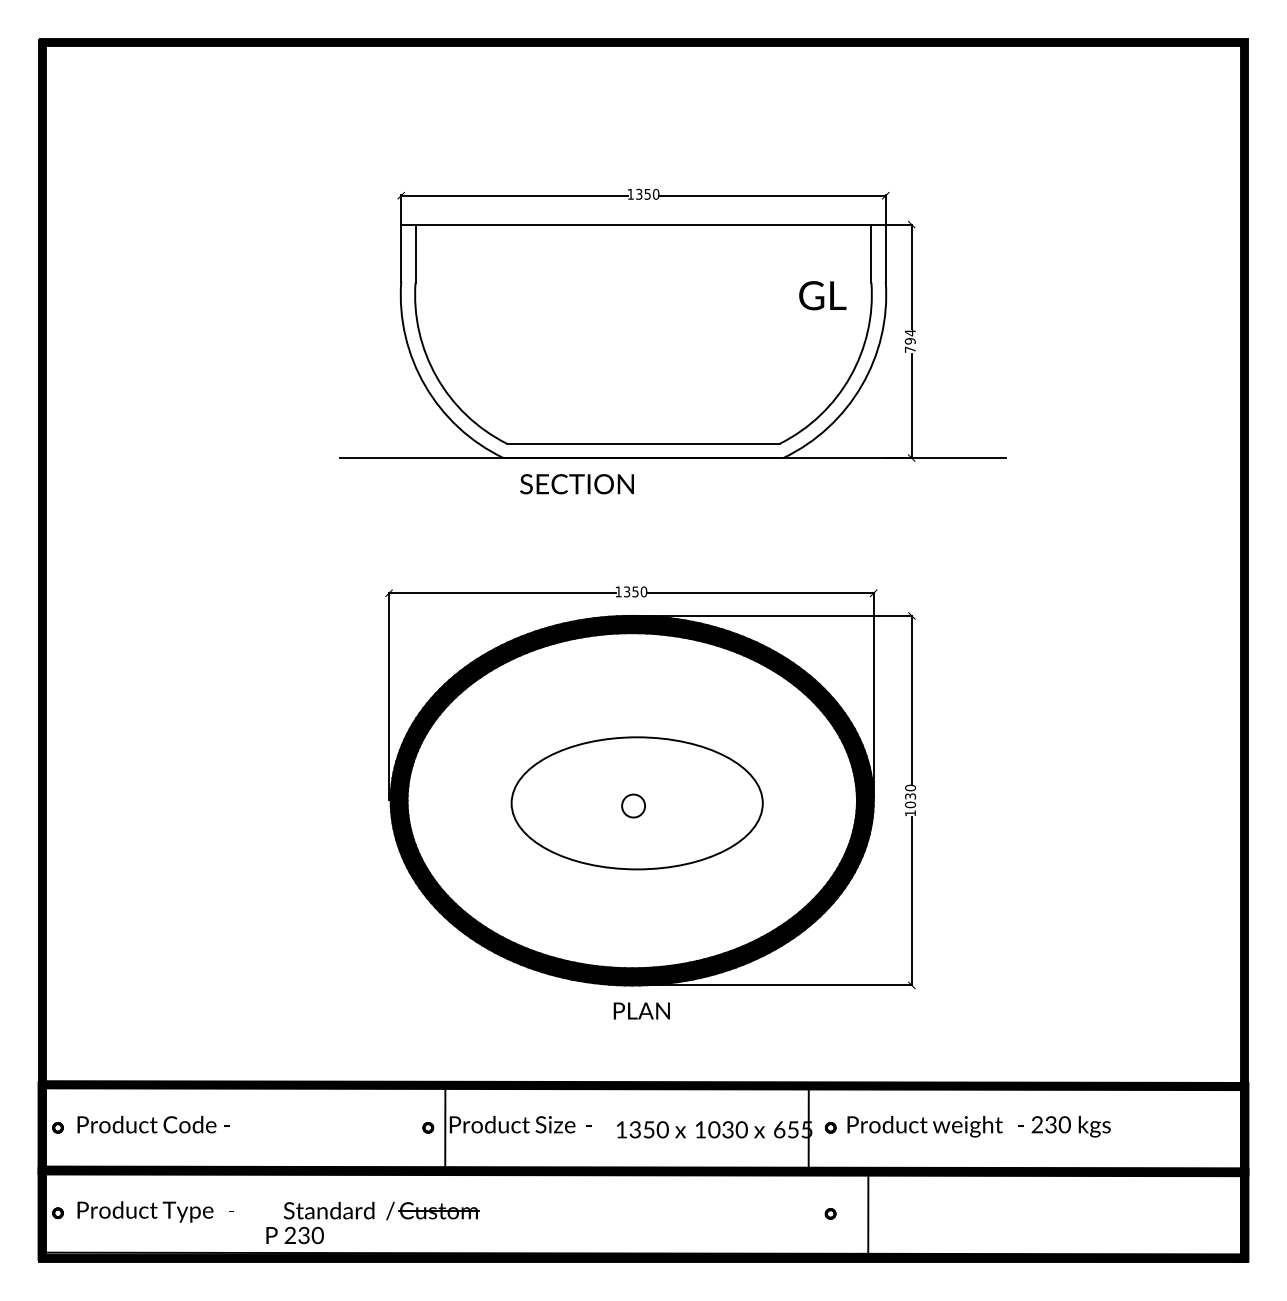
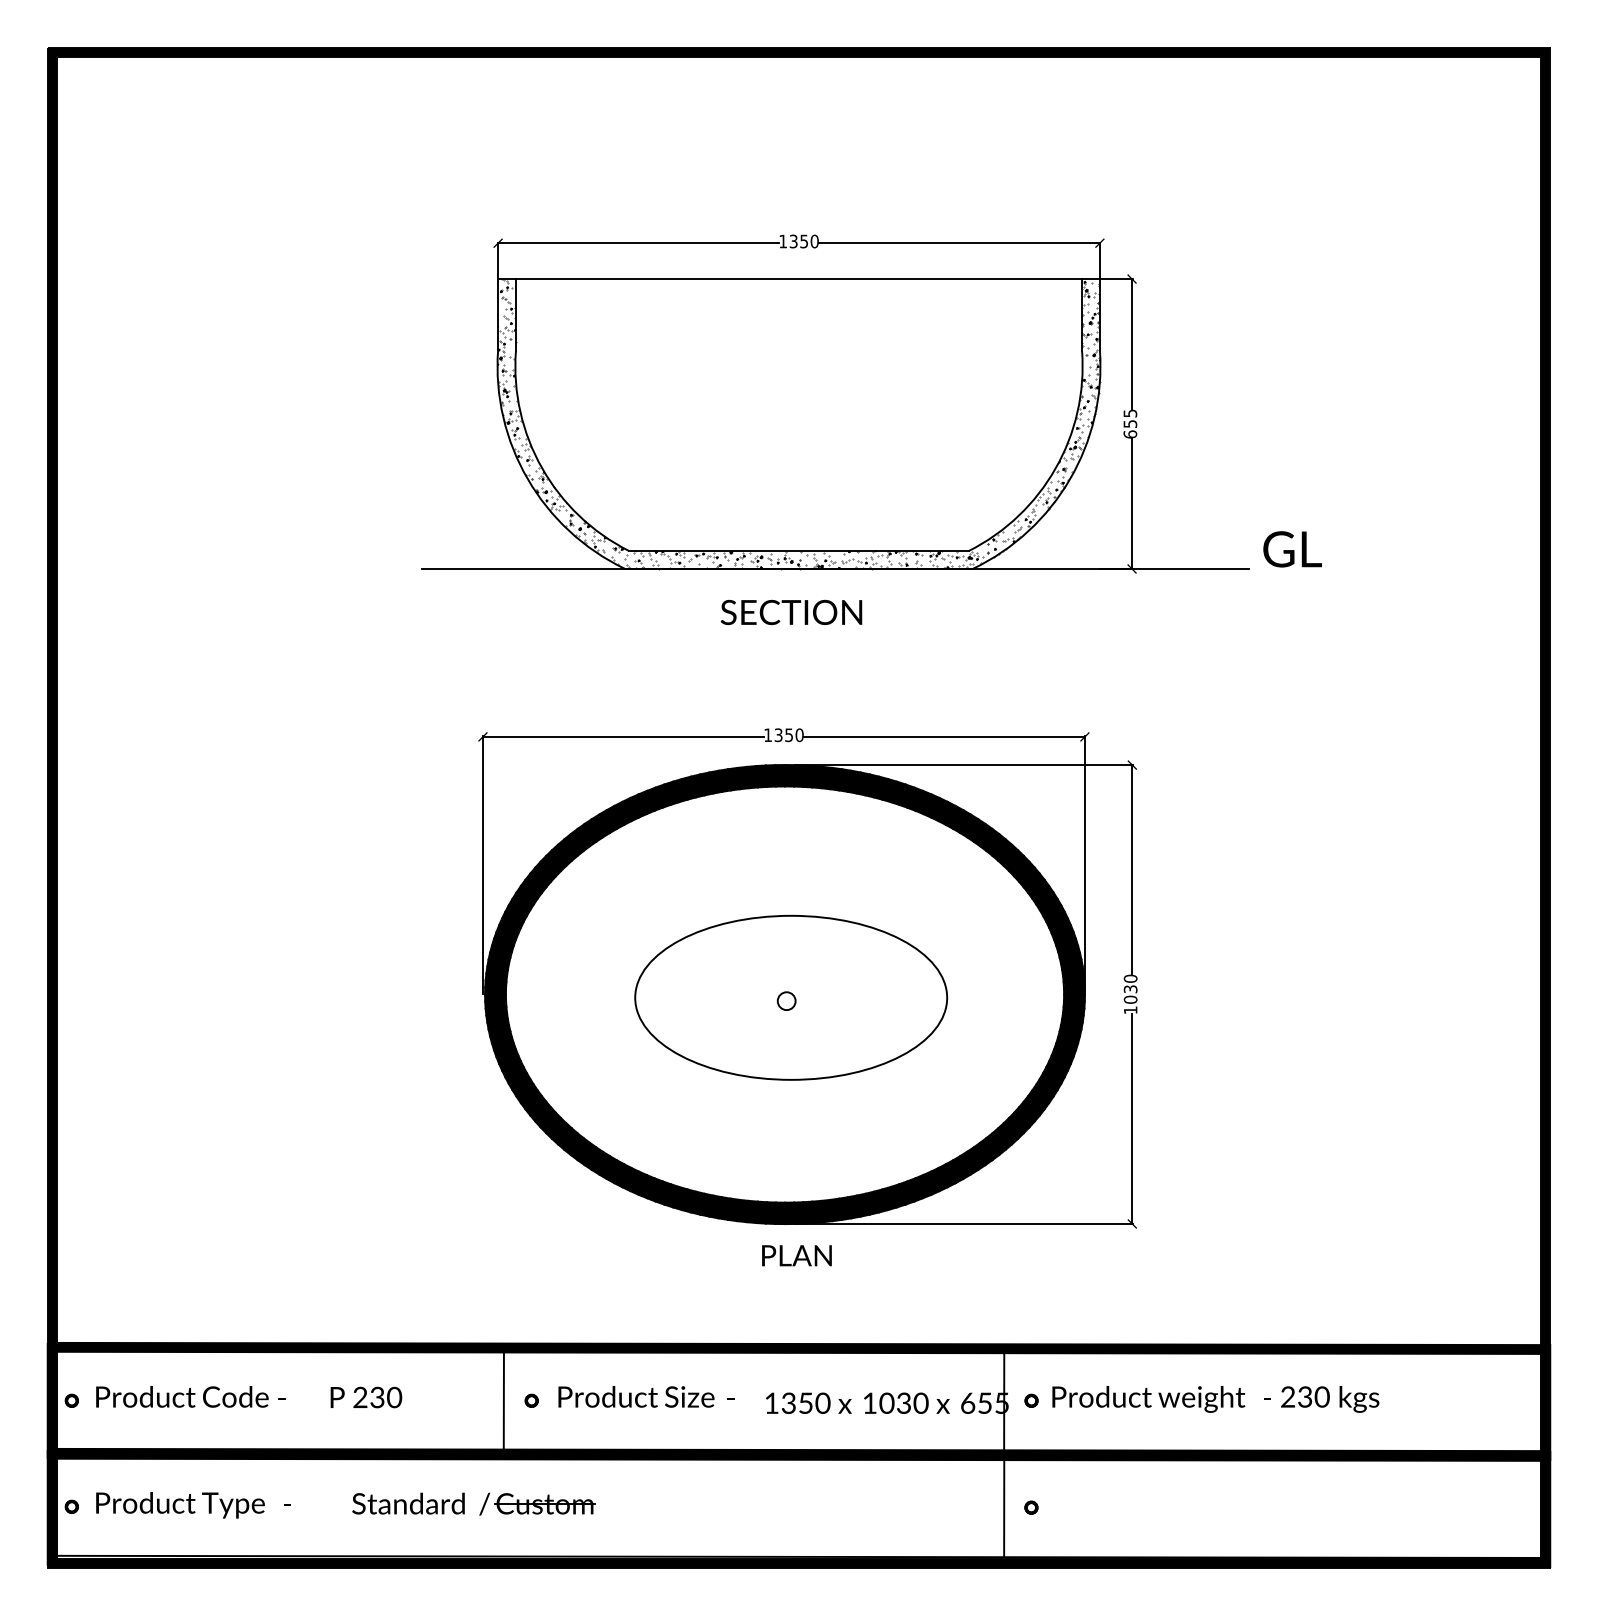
text: (822, 295) -> (1292, 549), moved
hatch: (643, 340) -> (798, 423), added
text: (910, 340) -> (1130, 423), 794 -> 655
text: (577, 484) -> (791, 612), moved
circle: (633, 806) -> (786, 1001), size x0.62
line: (445, 1127) -> (503, 1400), moved
line: (868, 1213) -> (1004, 1507), moved
text: (295, 1235) -> (366, 1397), moved

